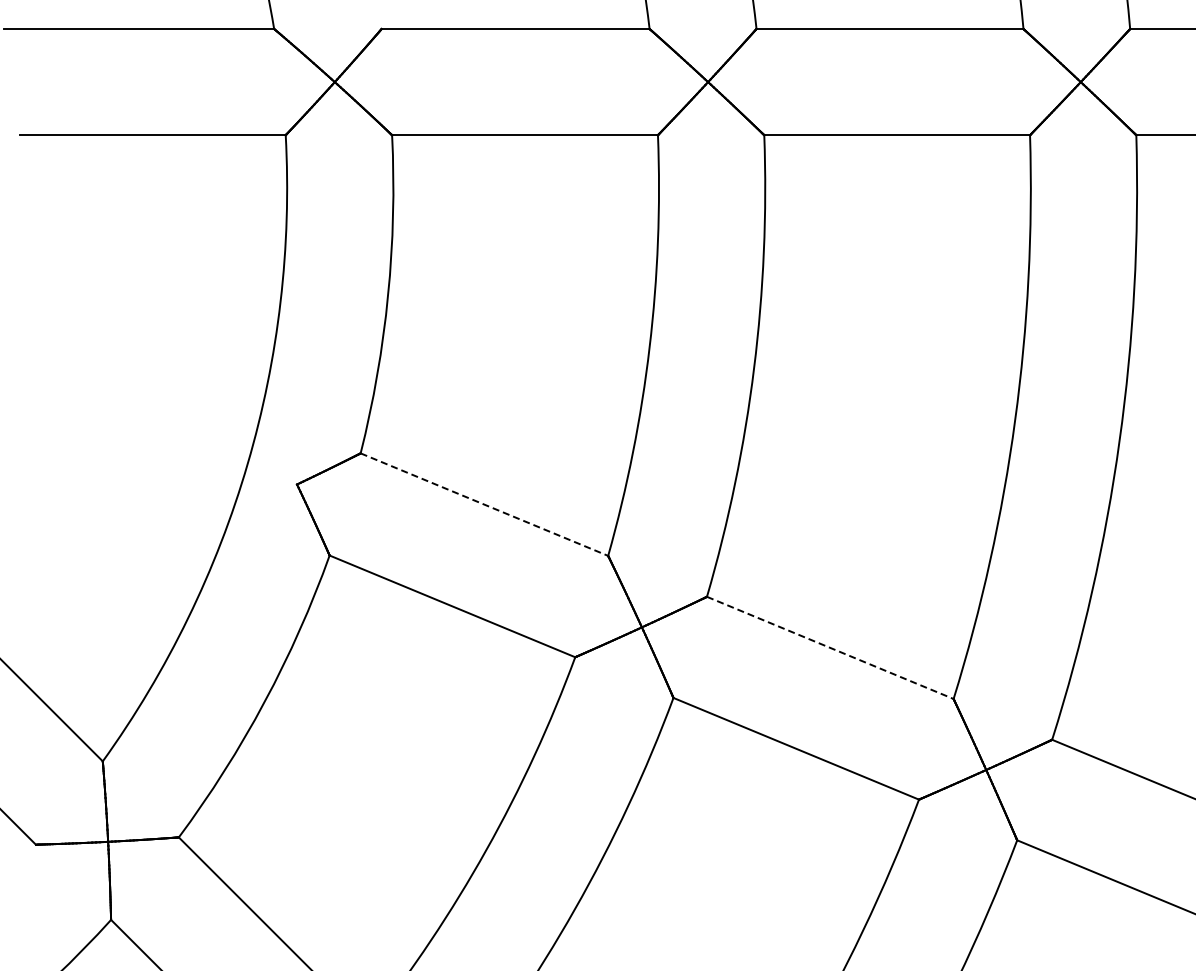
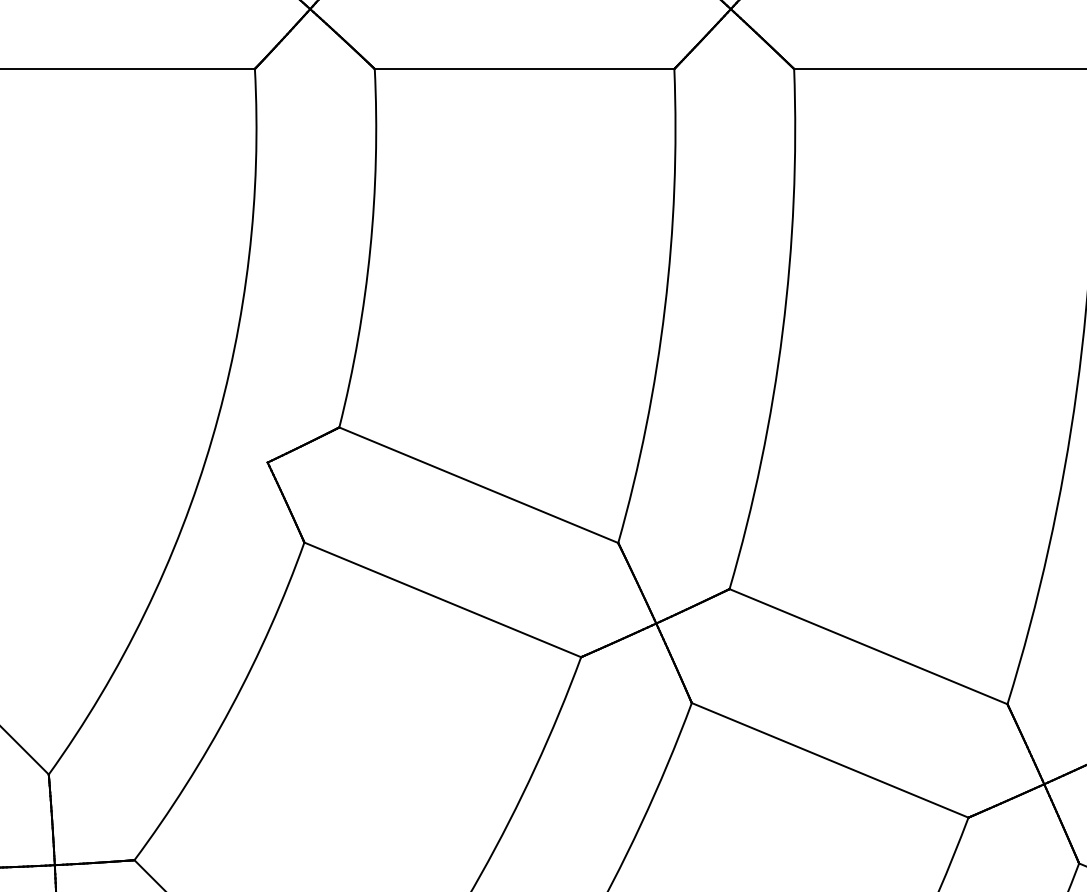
line: (484, 504) -> (478, 485), dashed -> solid
line: (830, 648) -> (868, 647), dashed -> solid

